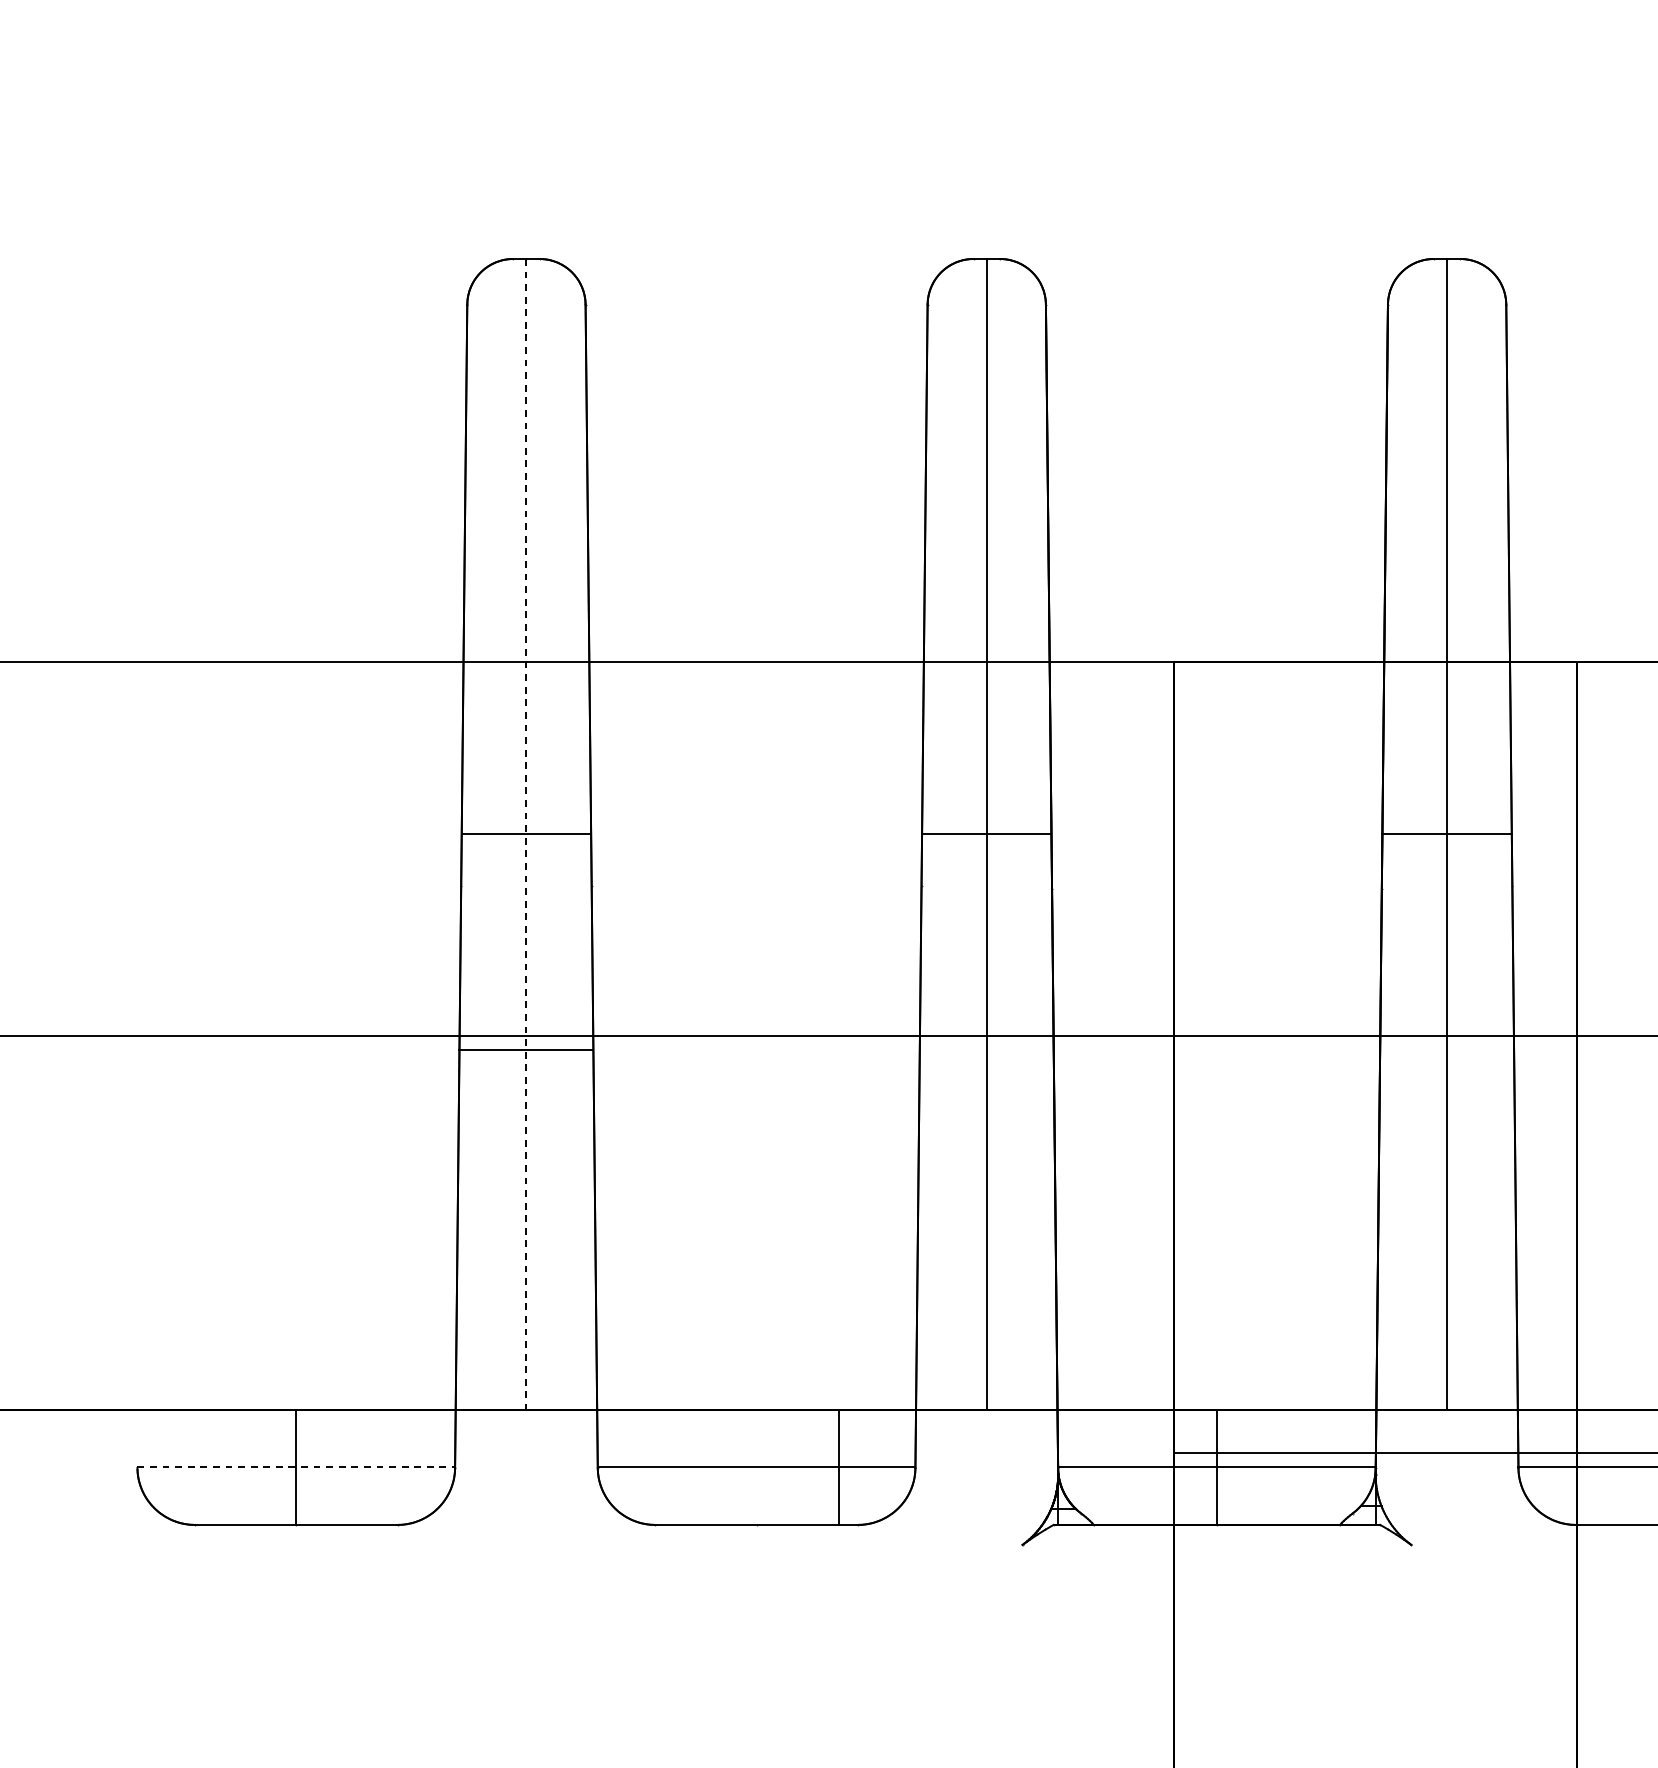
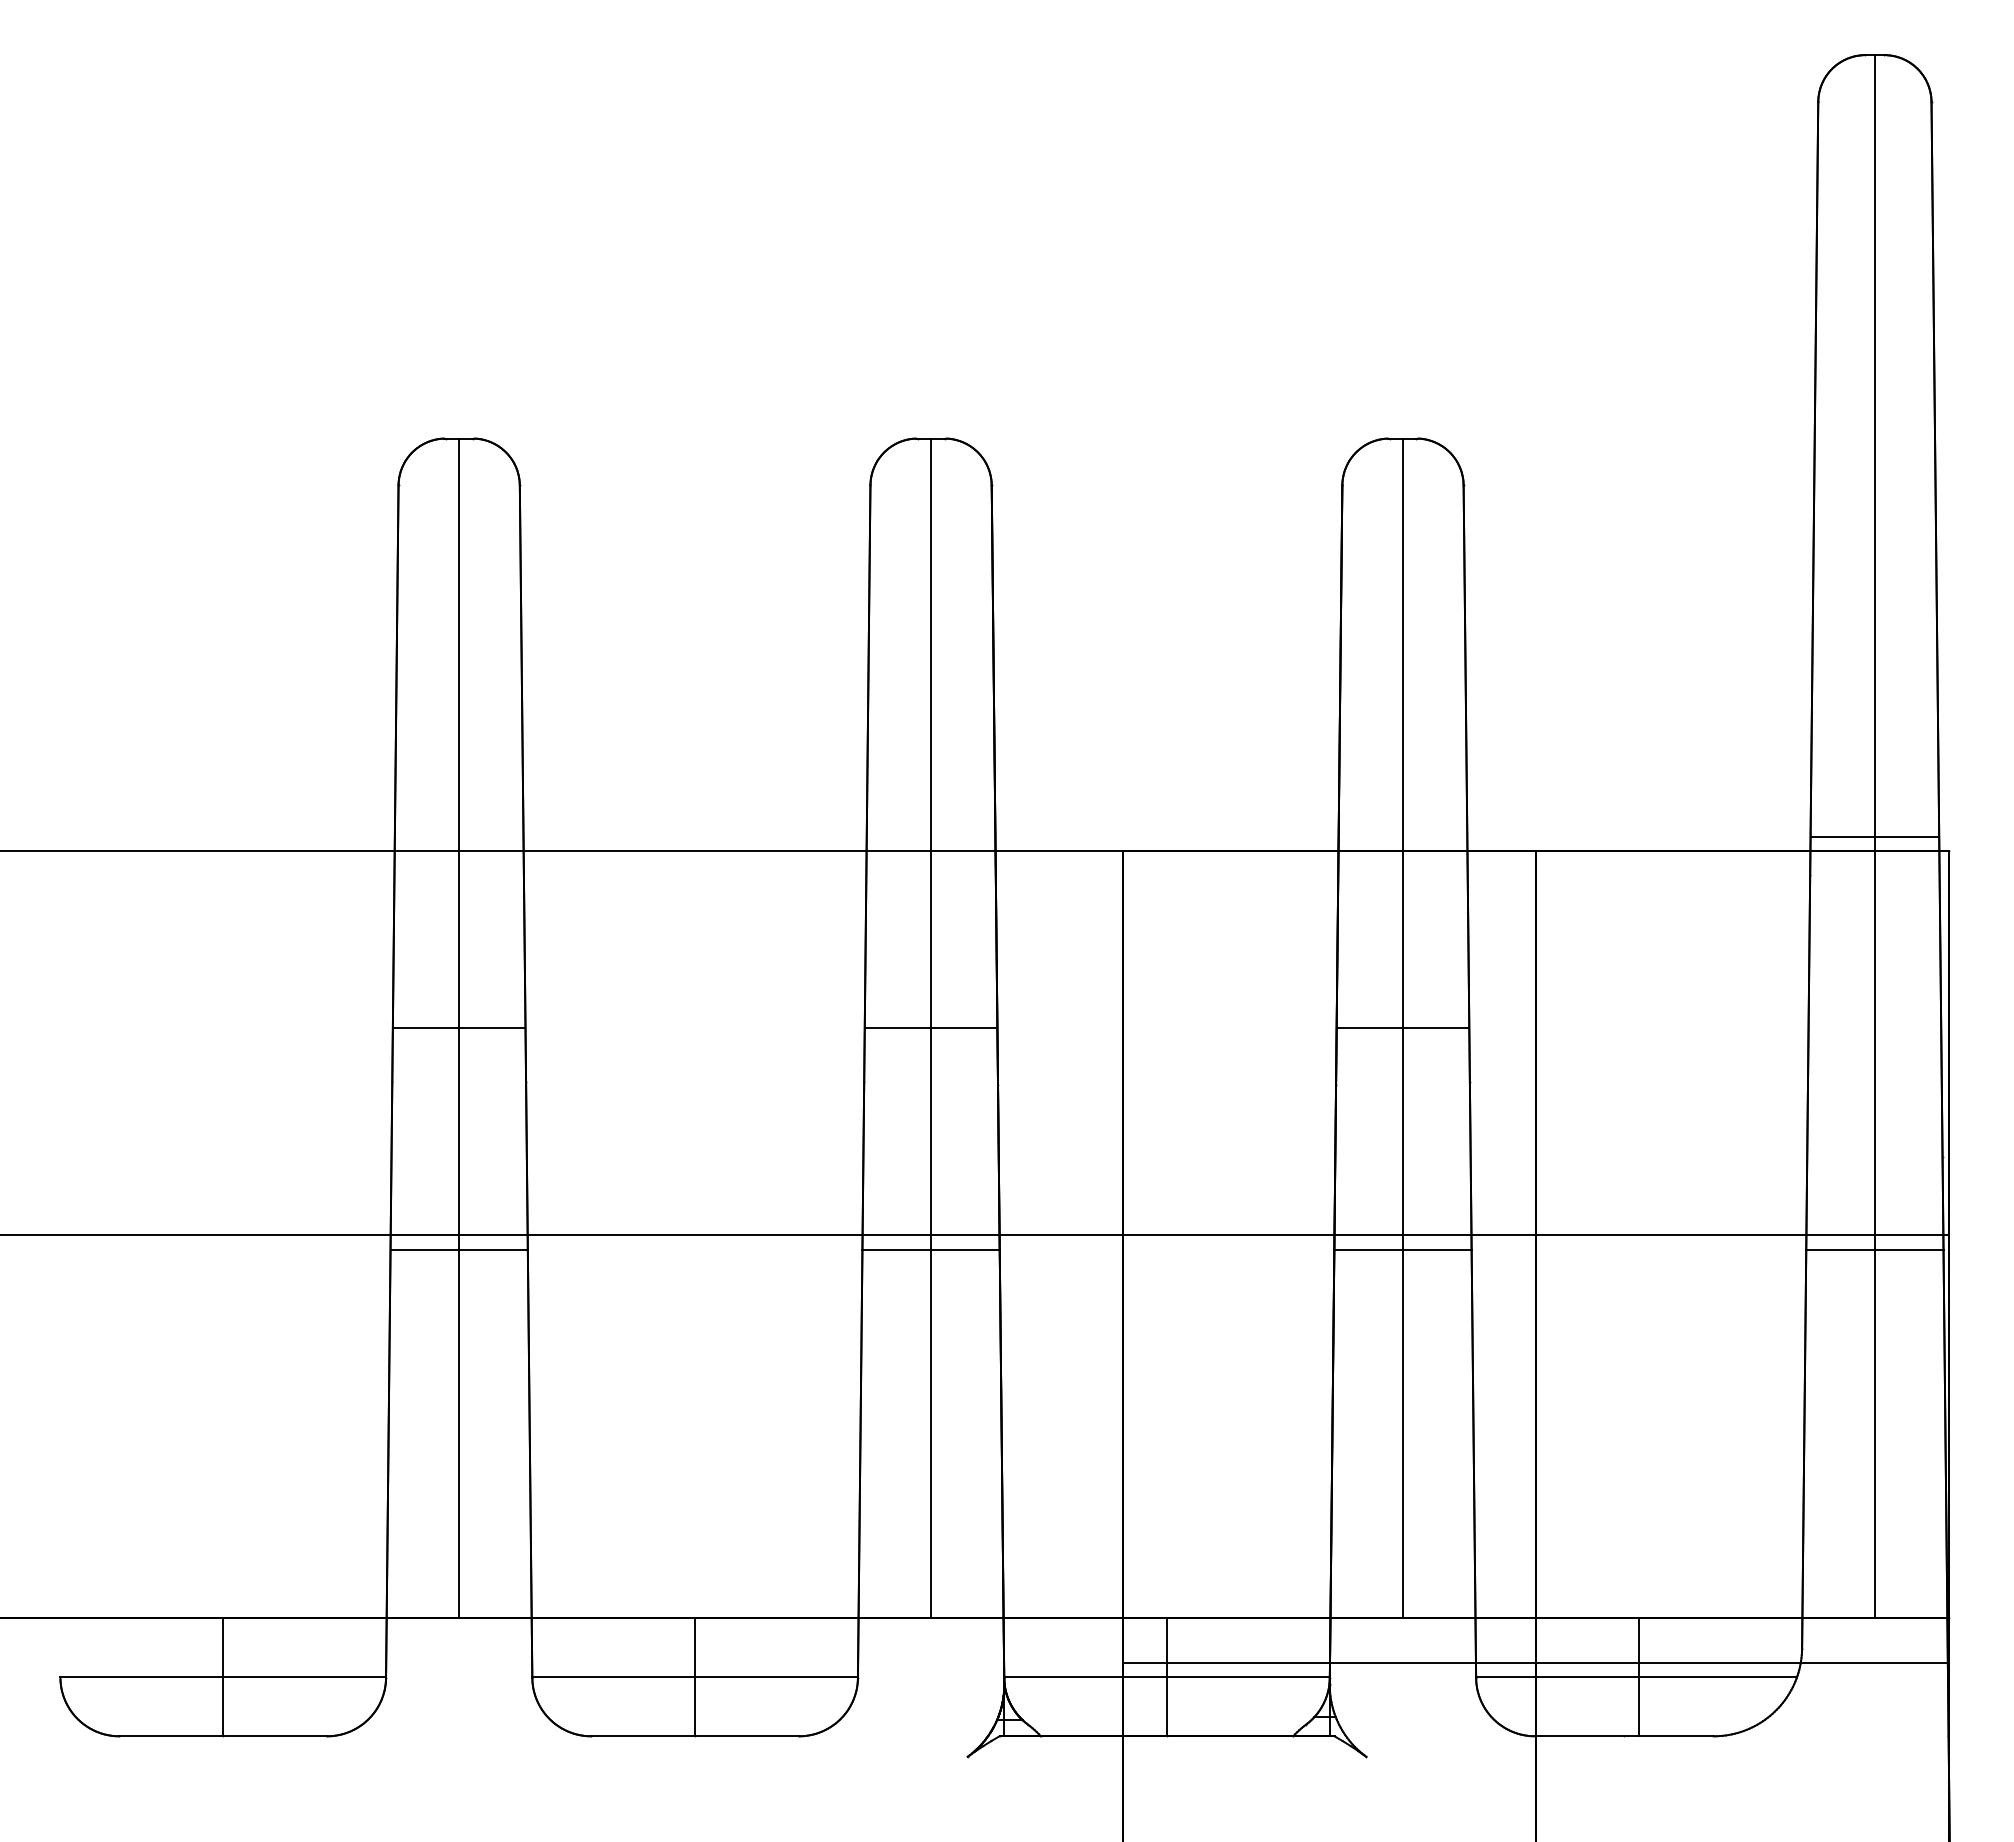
line: (526, 834) -> (459, 1028), dashed -> solid
line: (986, 1050) -> (930, 1249), added
line: (1446, 1050) -> (1402, 1249), added
line: (296, 1467) -> (223, 1677), dashed -> solid
line: (838, 1467) -> (695, 1677), moved

